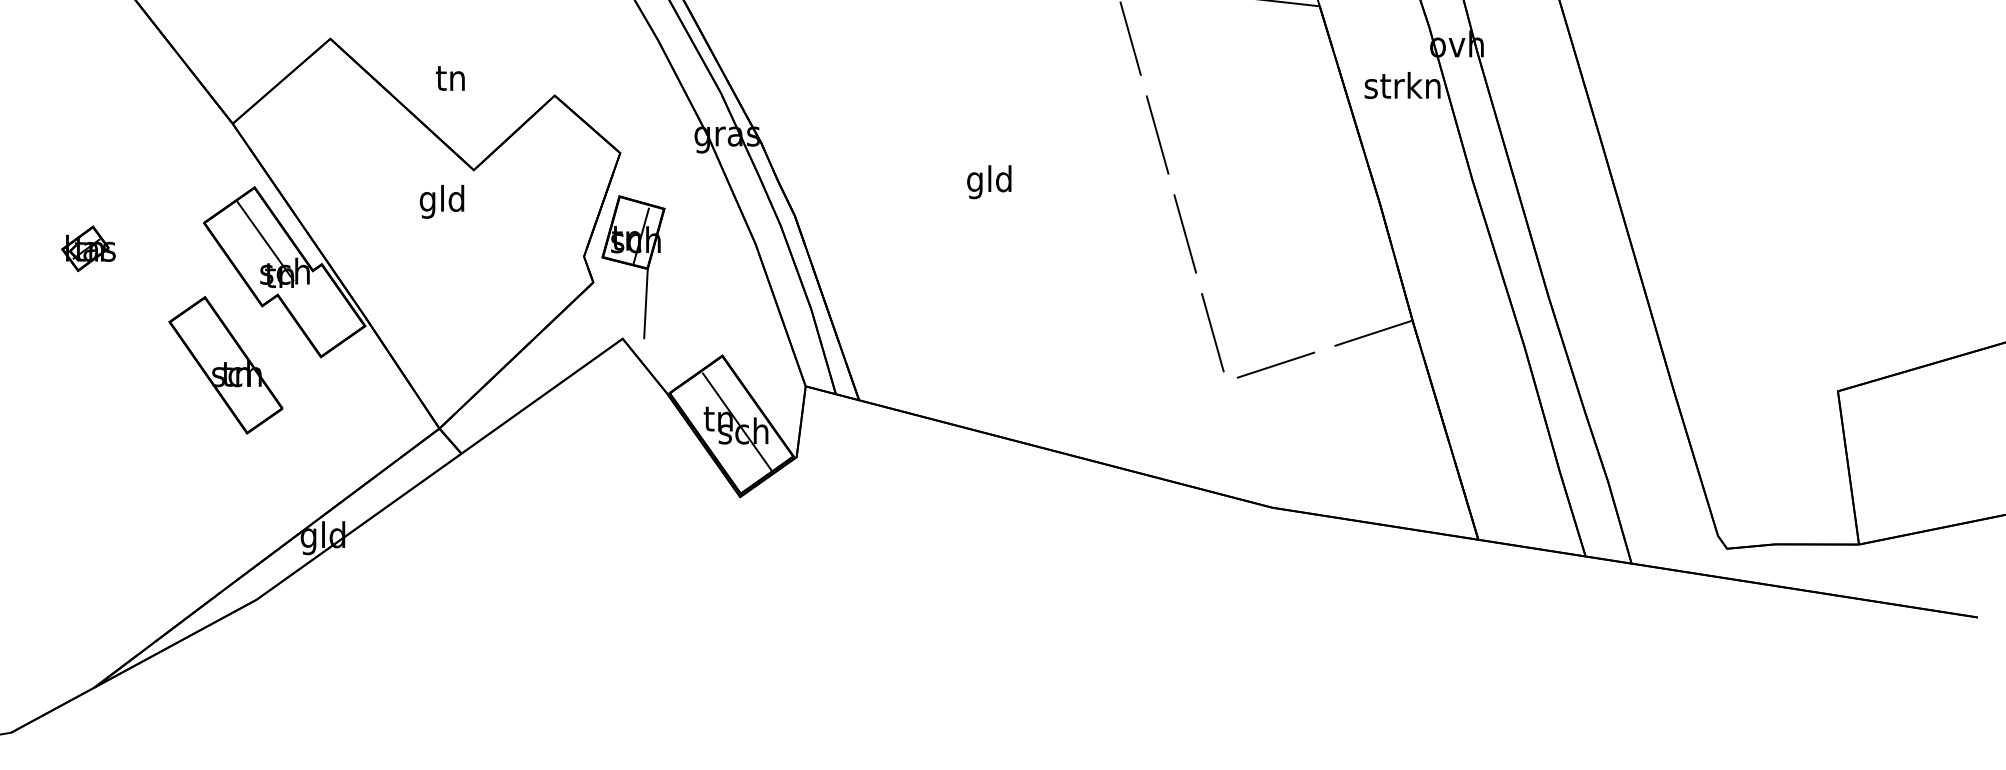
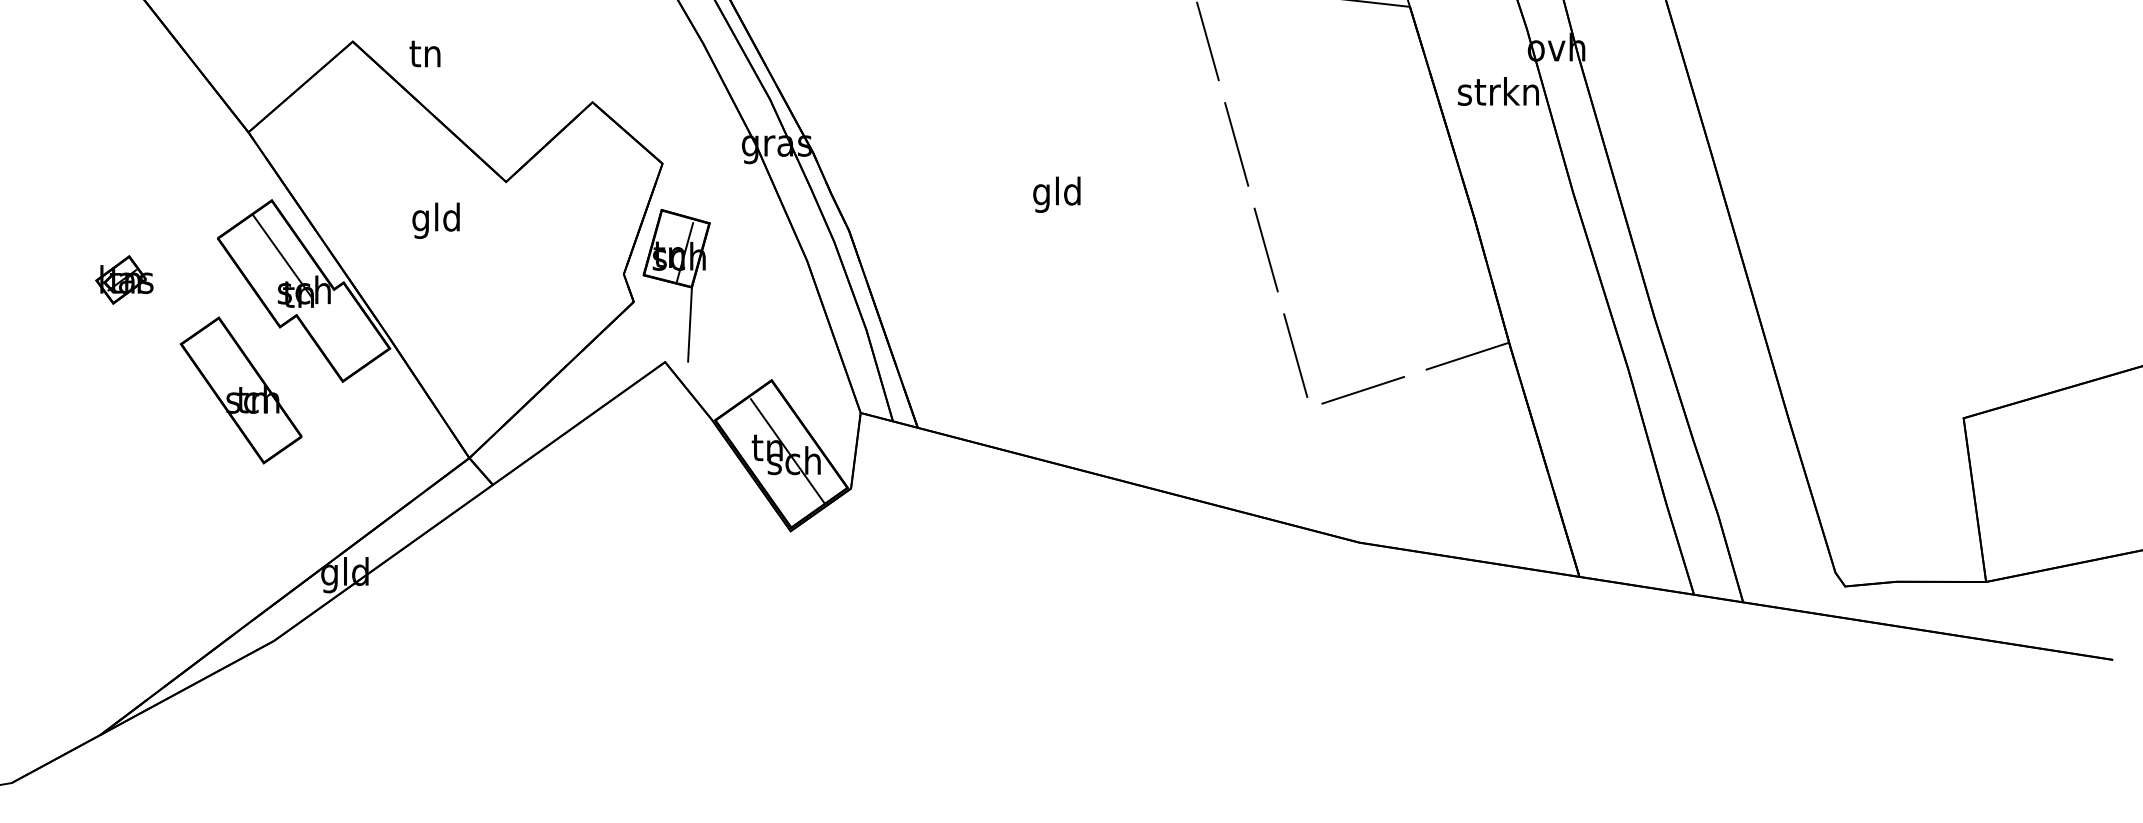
text: (449, 78) -> (424, 53), moved
text: (441, 201) -> (435, 220), moved
part: (88, 248) -> (124, 279), moved

